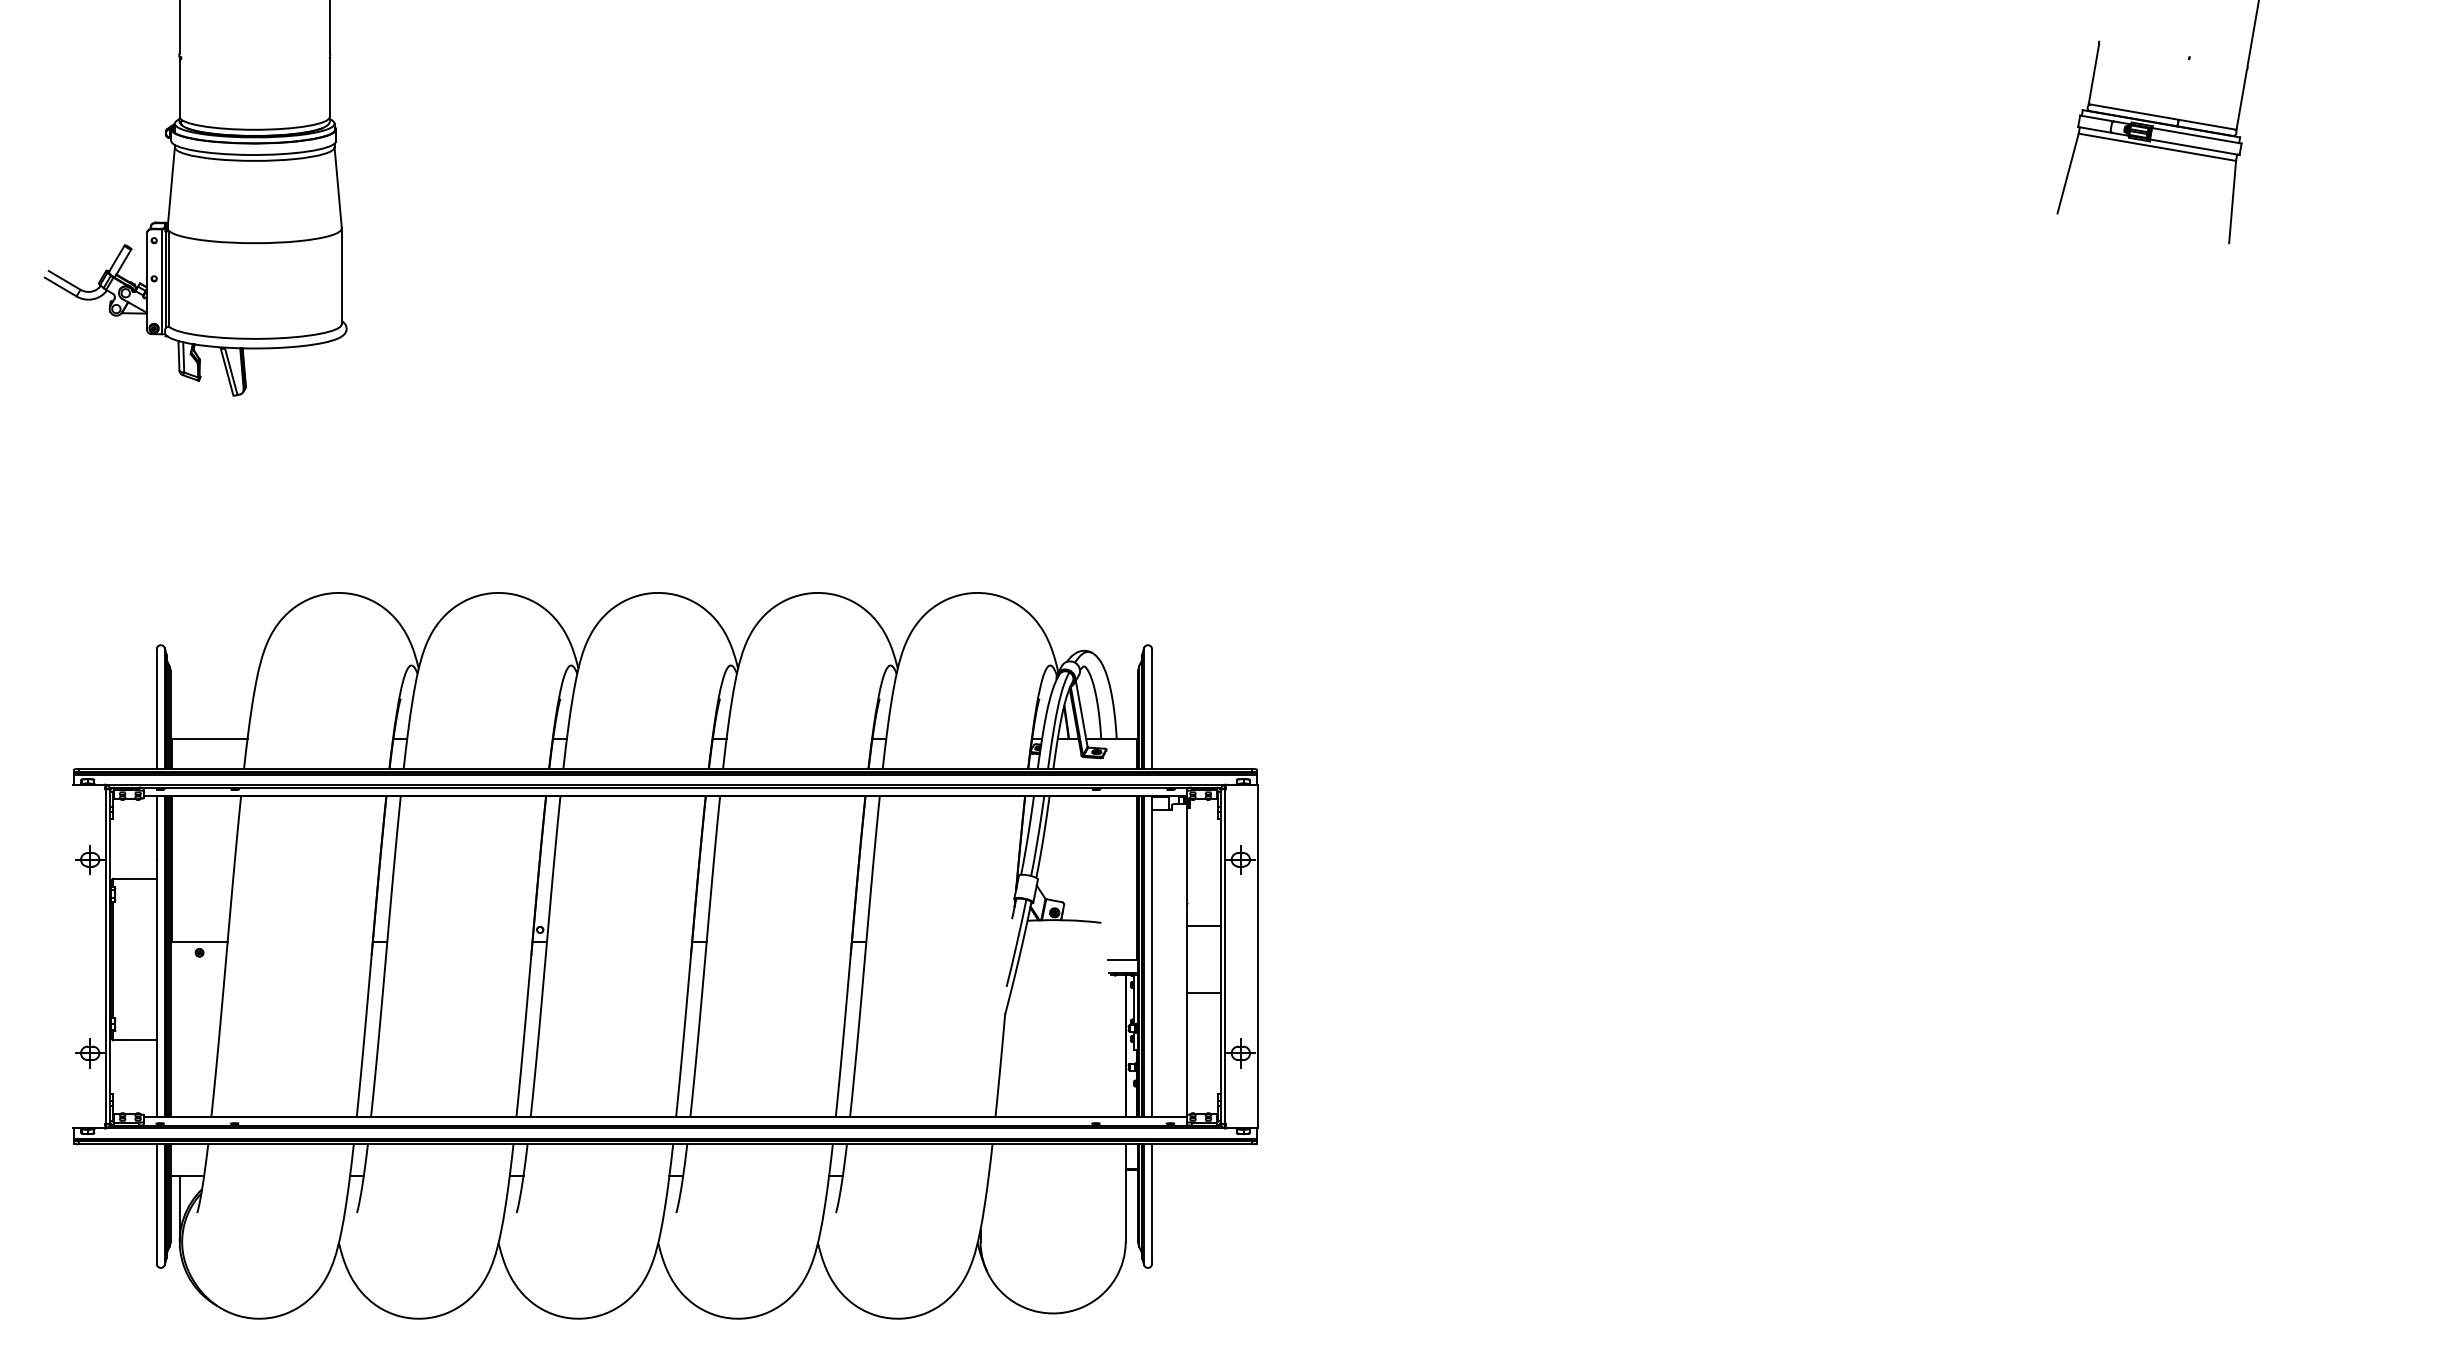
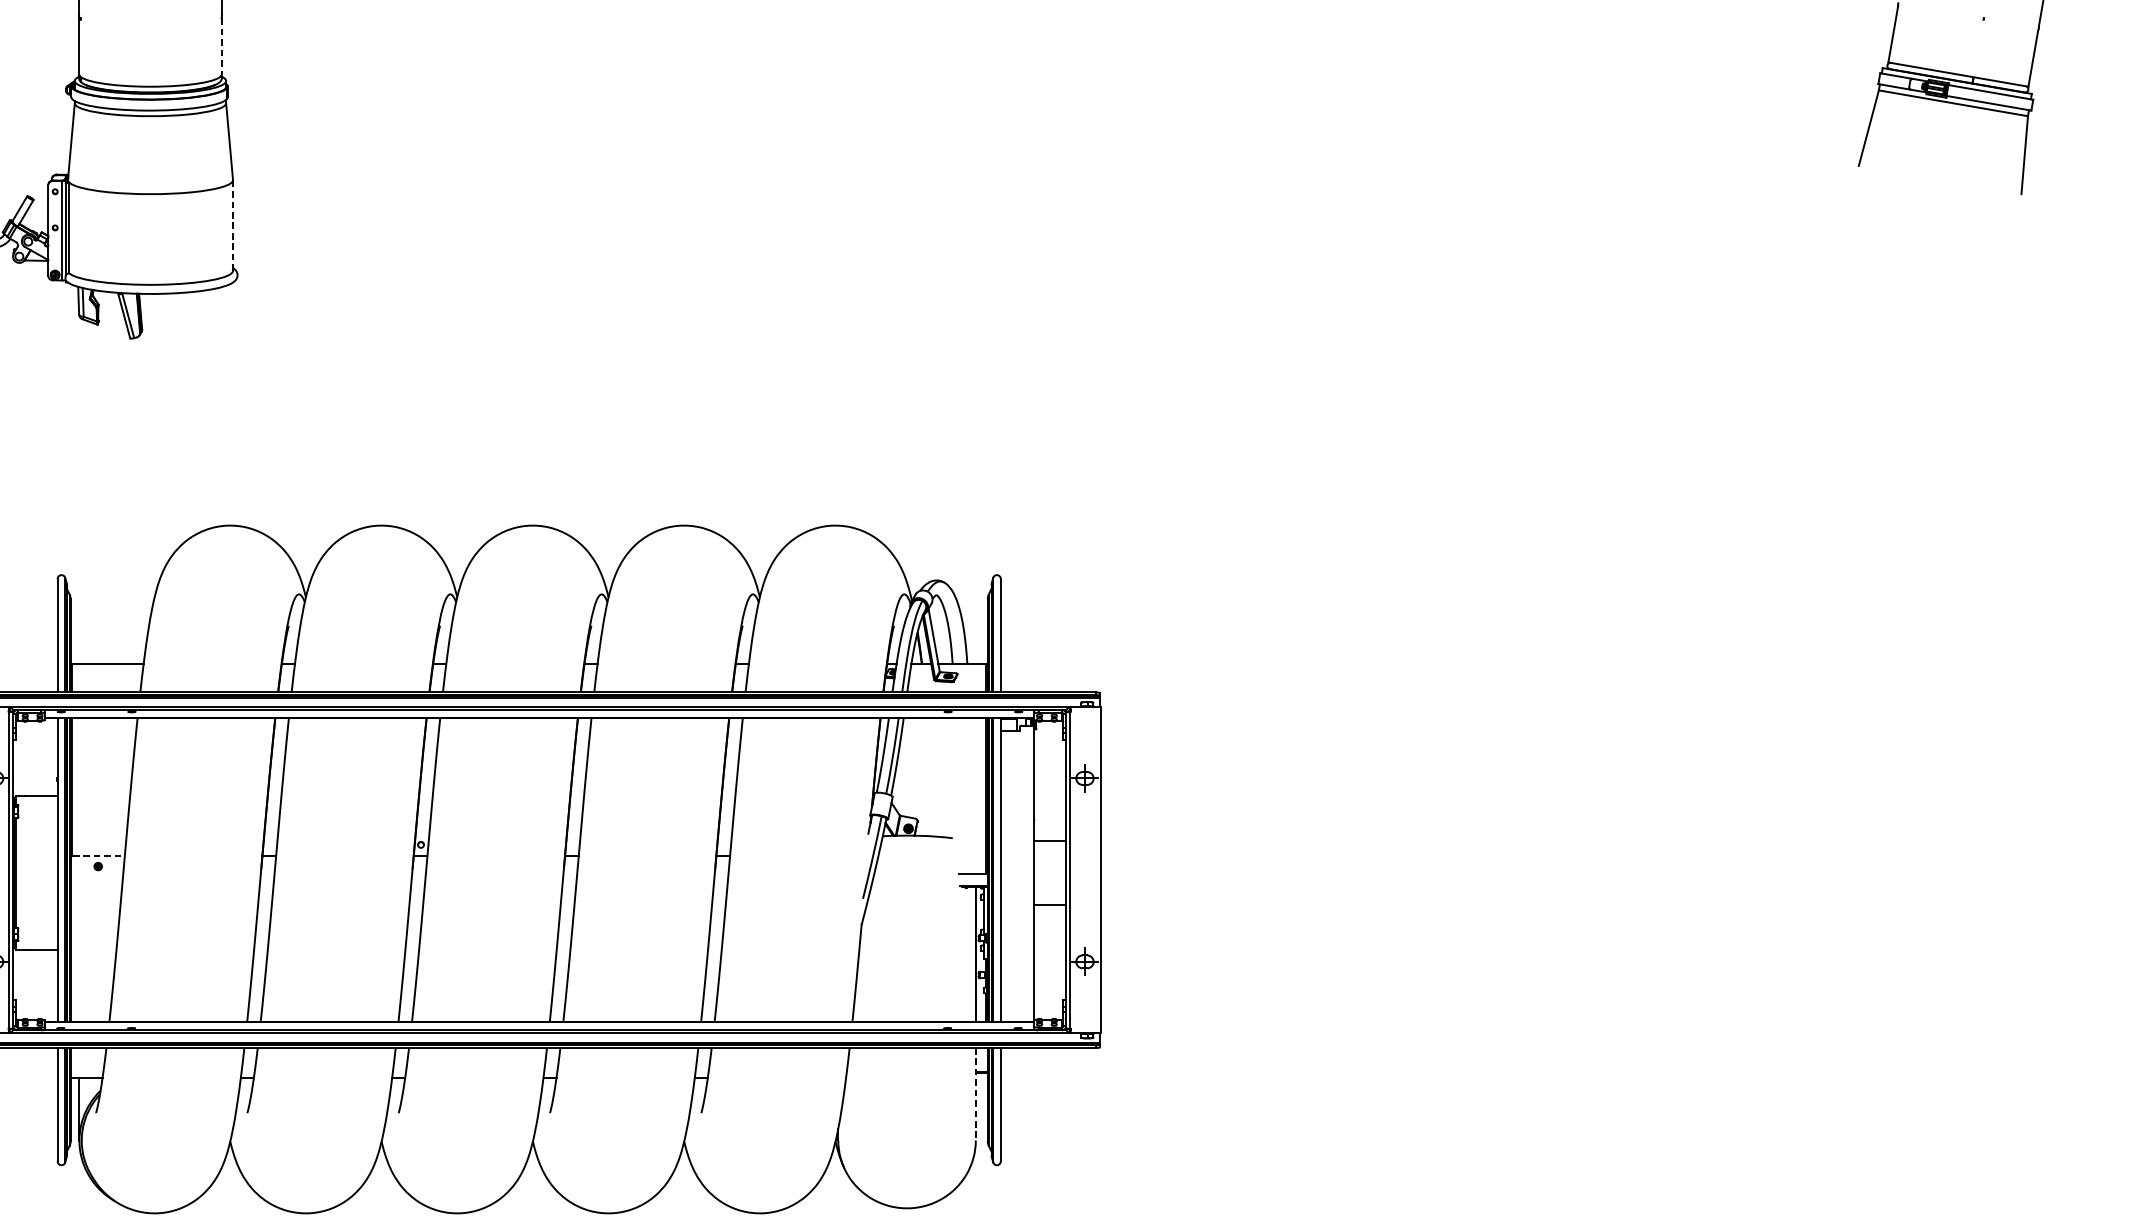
line: (329, 87) -> (221, 46), solid -> dashed
line: (341, 276) -> (232, 225), solid -> dashed
line: (200, 941) -> (99, 855), solid -> dashed
line: (1125, 1193) -> (975, 1094), solid -> dashed

